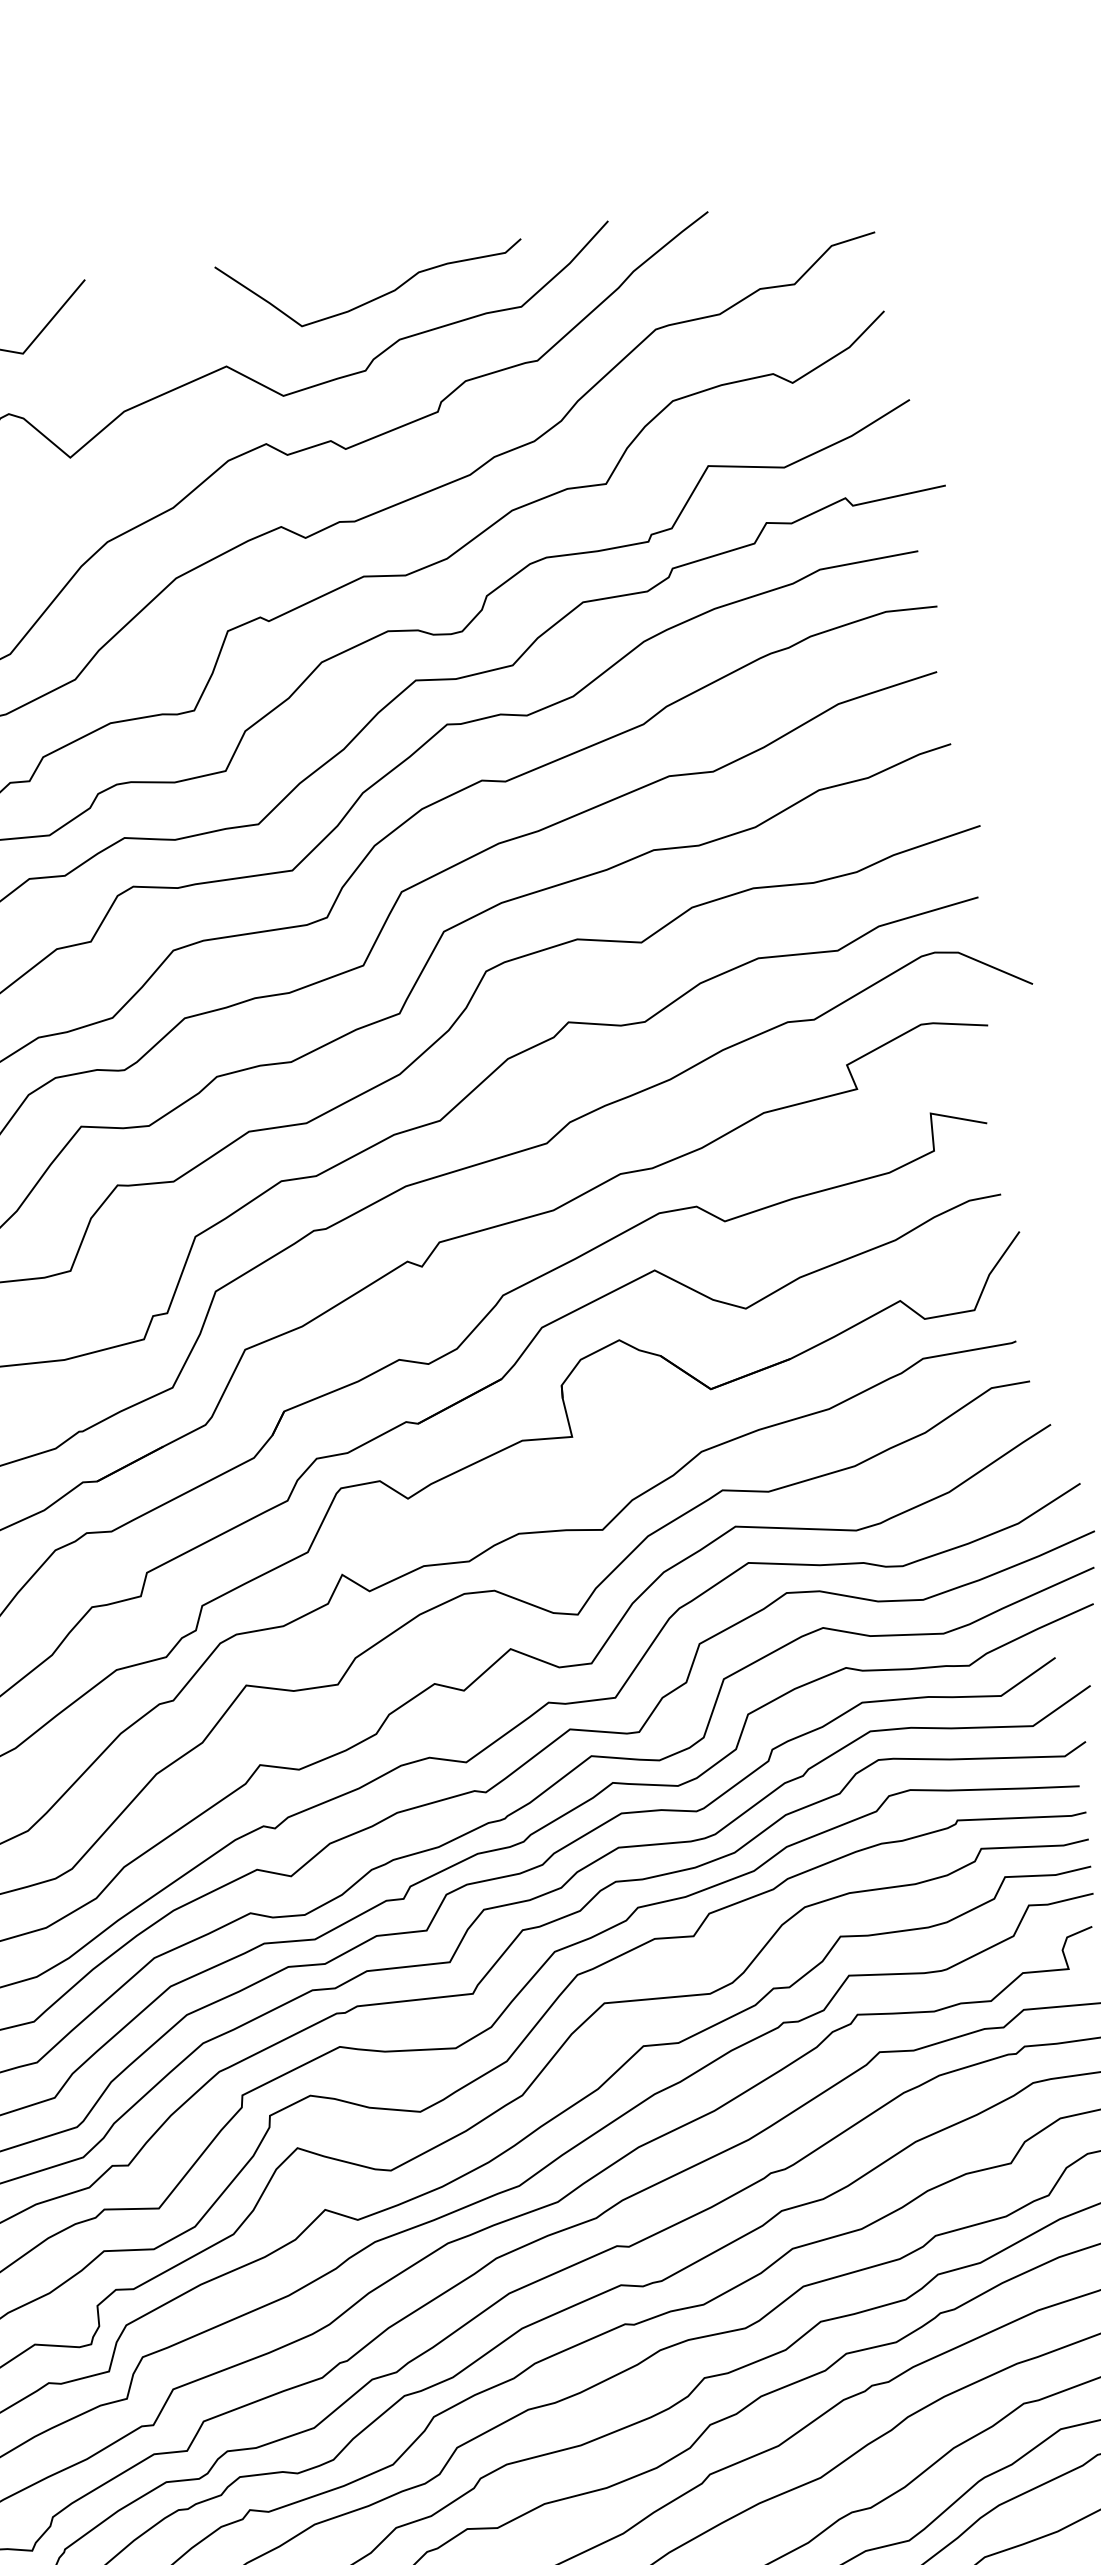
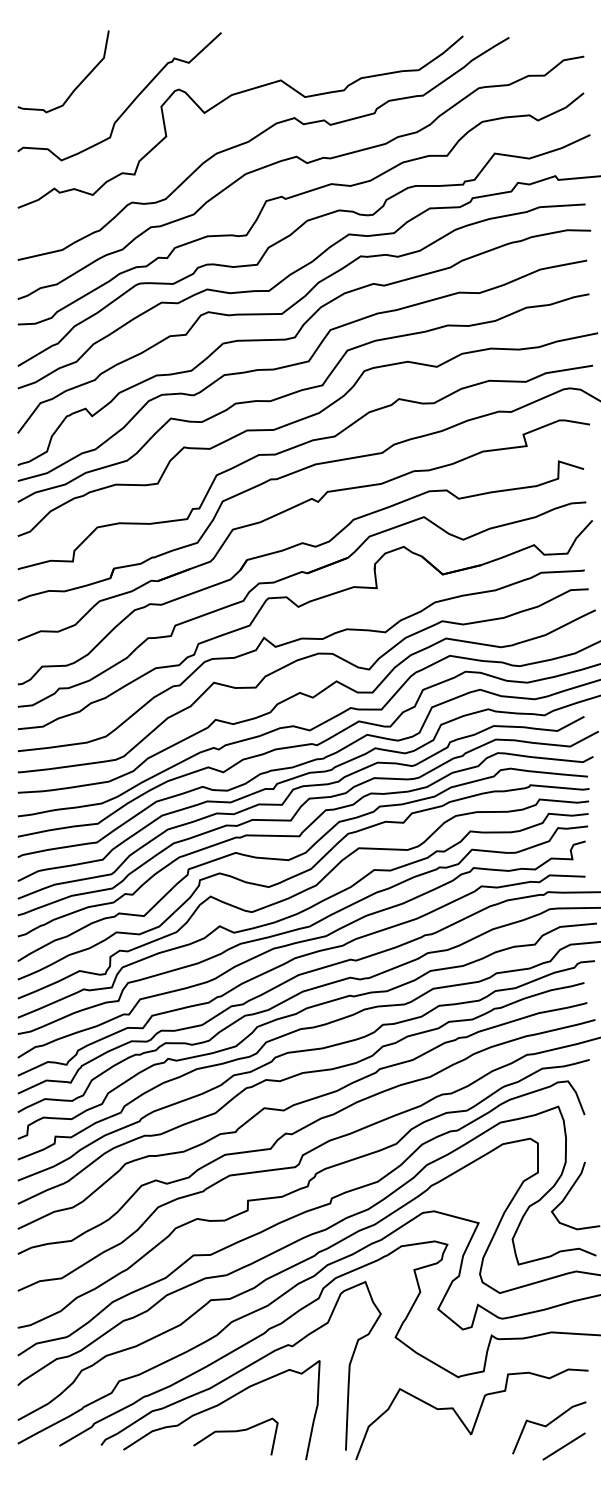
curve: (378, 294) -> (354, 56), removed

